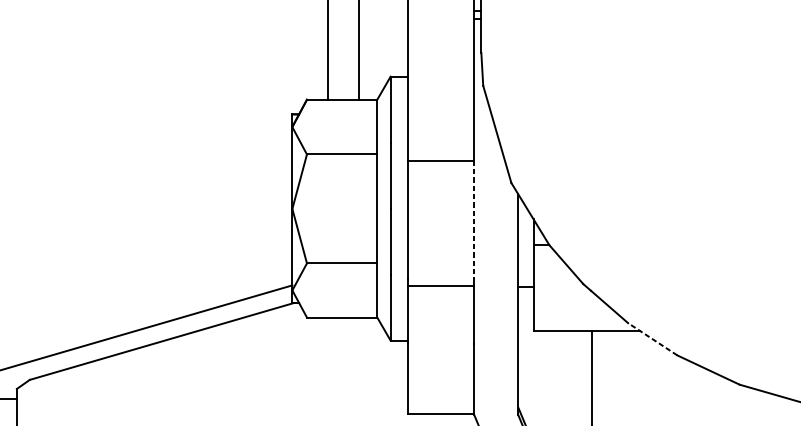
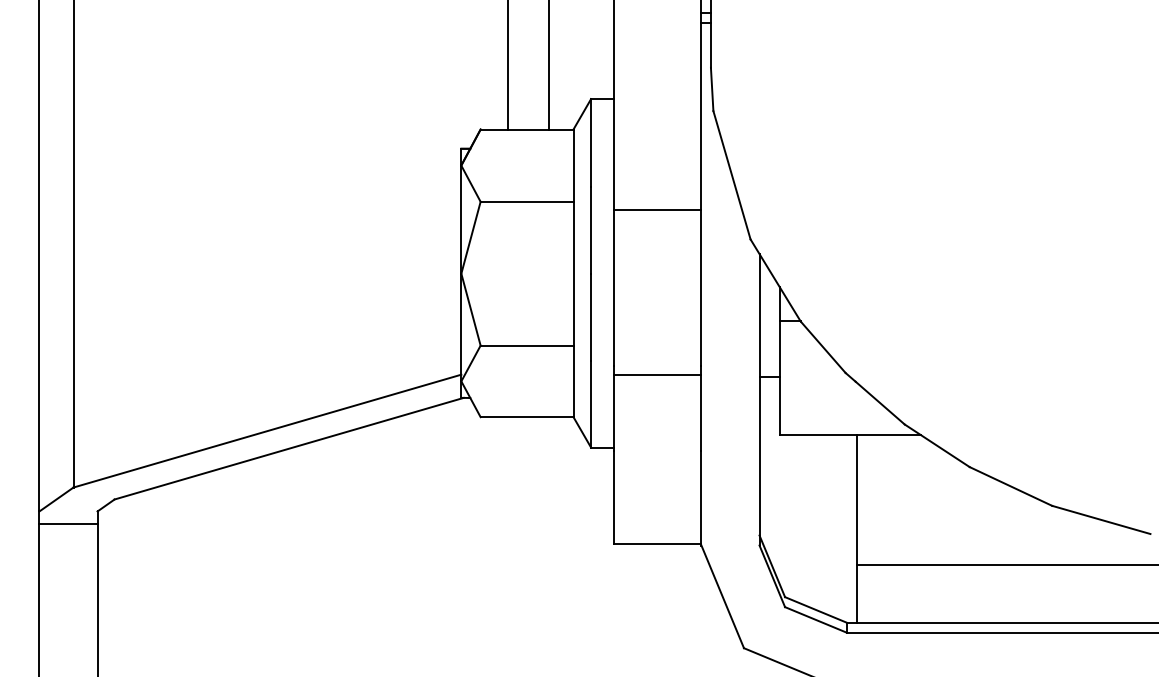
line: (474, 219) -> (701, 287), dashed -> solid
line: (652, 339) -> (937, 445), dashed -> solid

